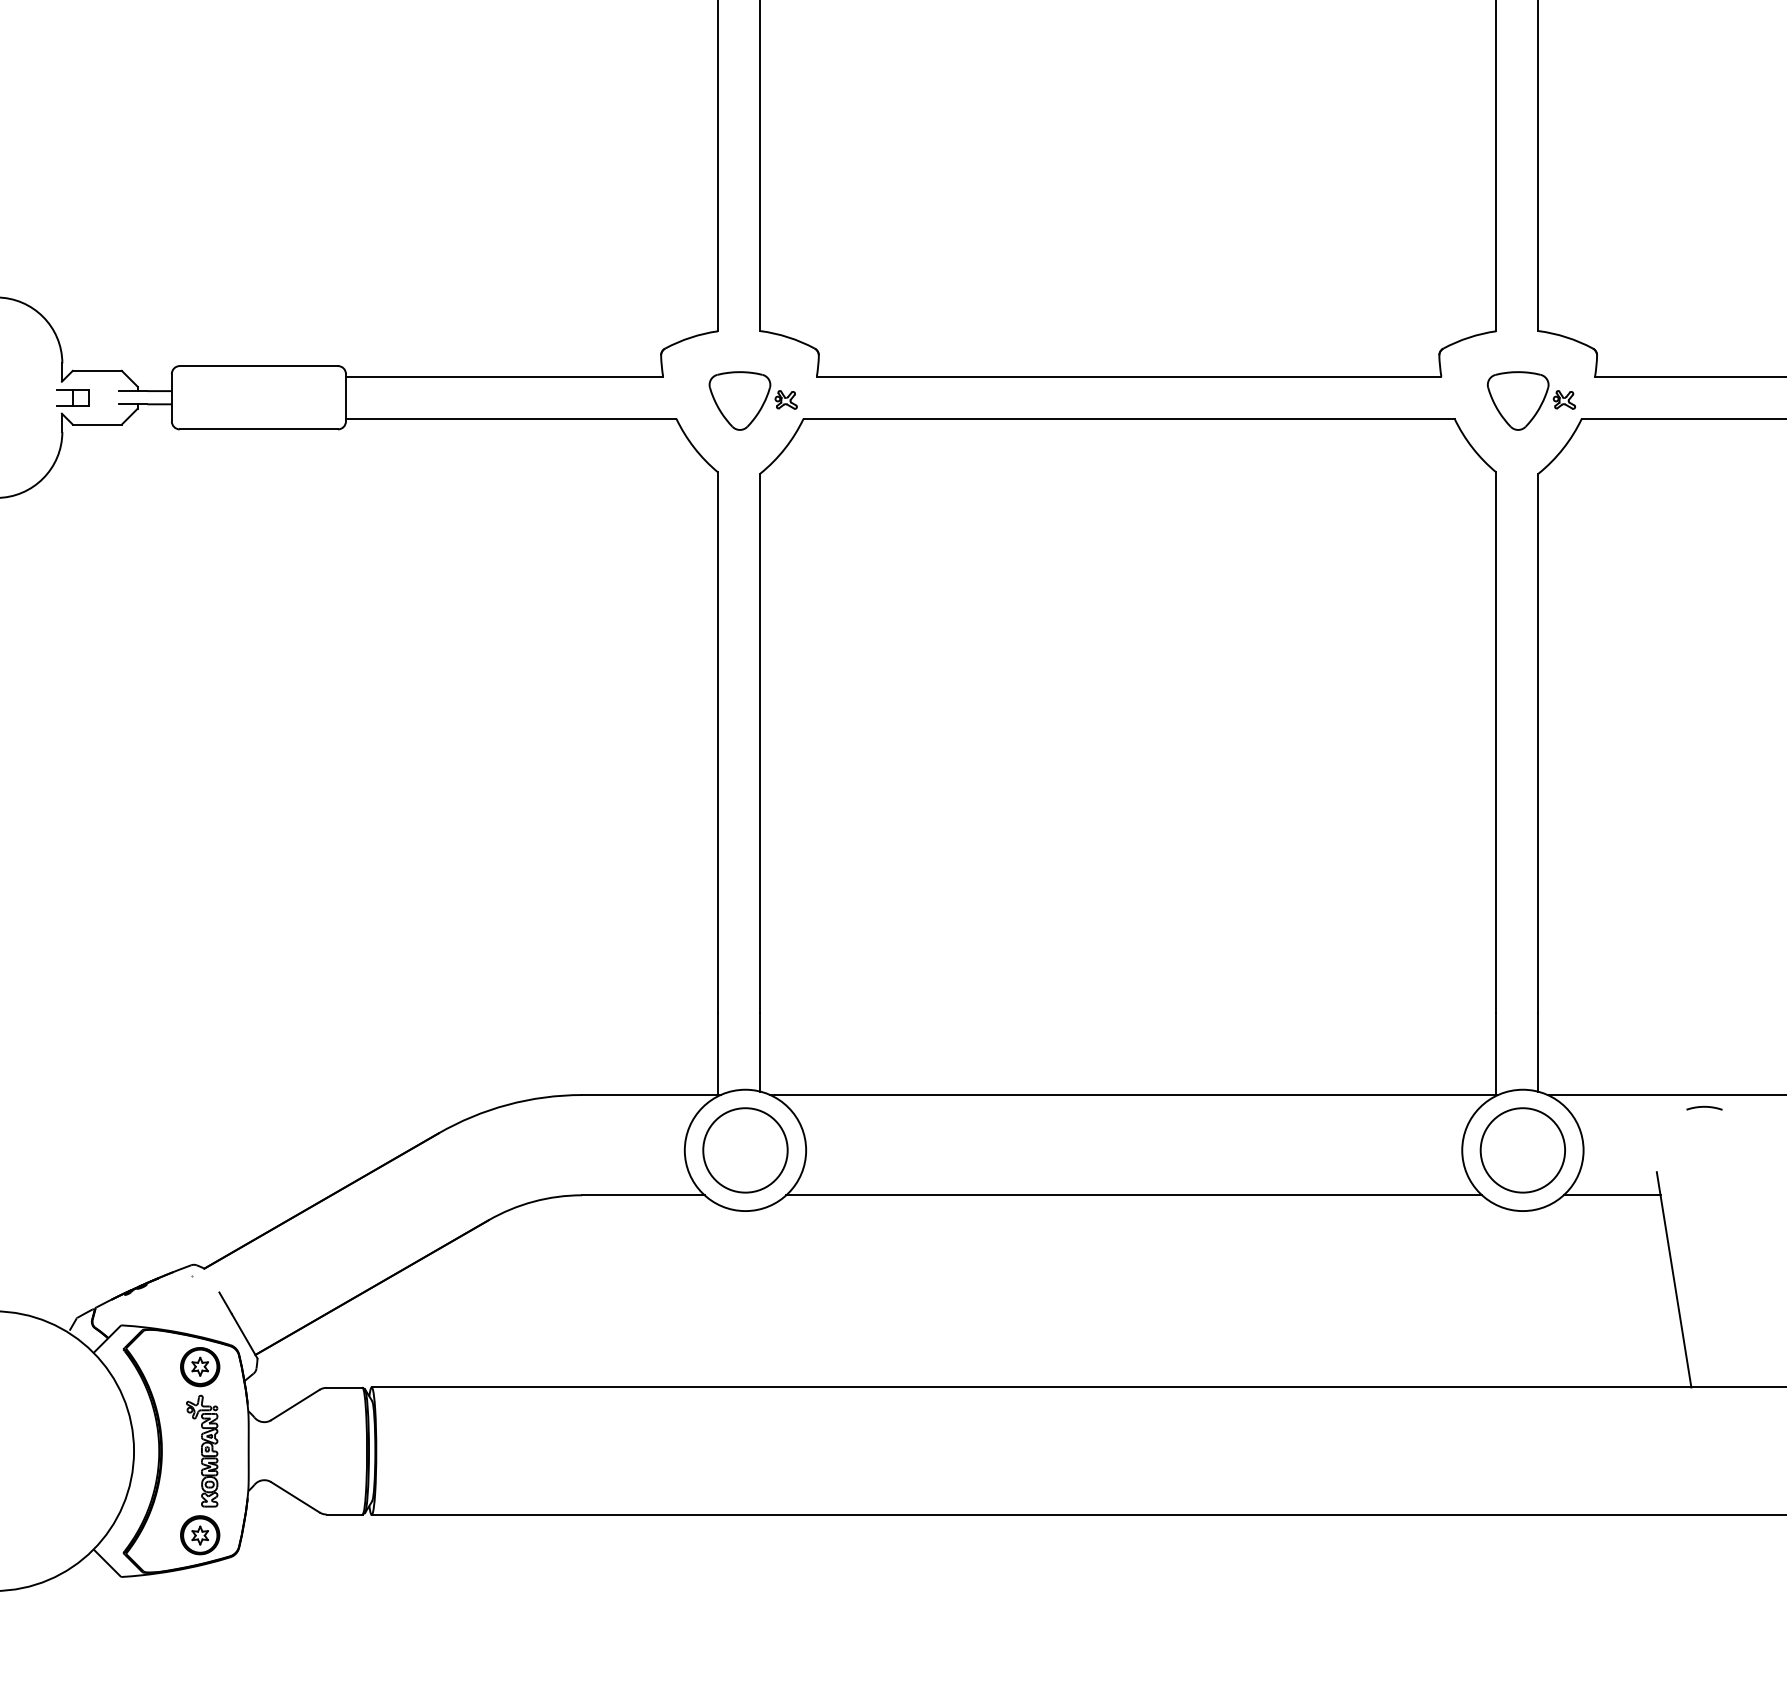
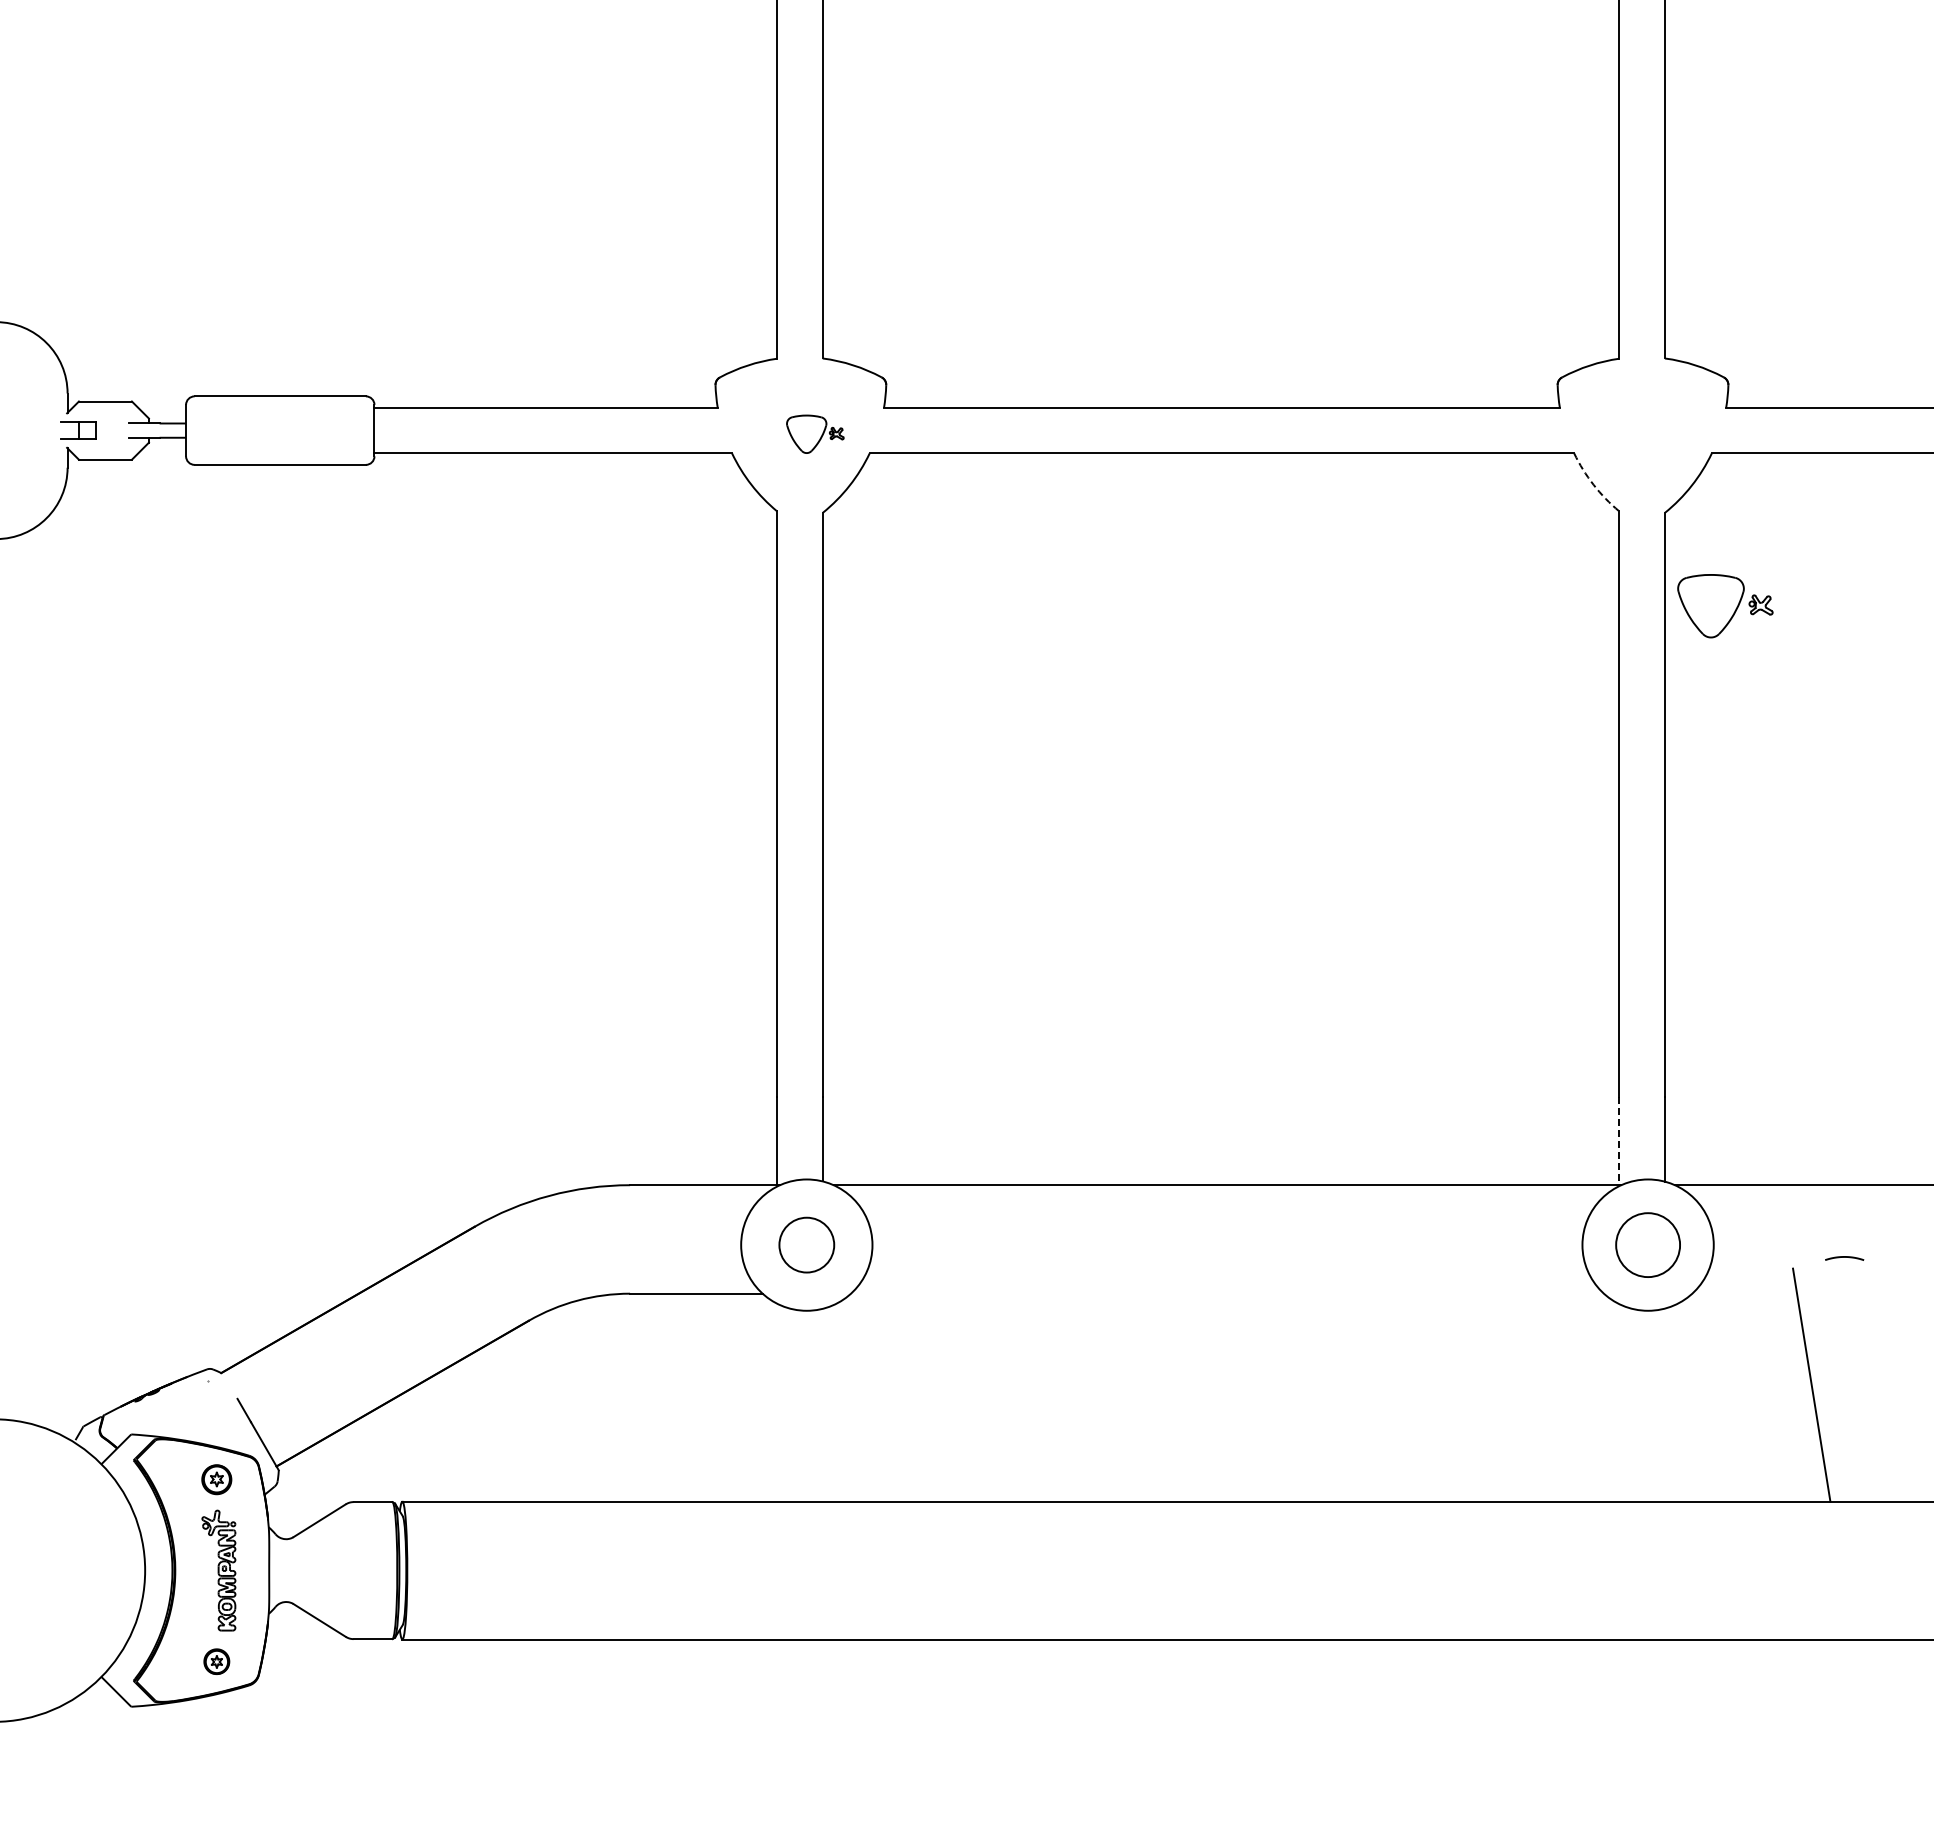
part: (753, 401) -> (815, 434), size x0.6
part: (1531, 401) -> (1725, 606), moved
arc: (1472, 447) -> (1593, 484), solid -> dashed
line: (1496, 1054) -> (1619, 1141), solid -> dashed
curve: (1704, 1107) -> (1844, 1257), moved
circle: (745, 1149) -> (806, 1244), size x0.6
circle: (1522, 1149) -> (1647, 1244), size x0.7
line: (1134, 1195) -> (1227, 1293), removed
line: (1611, 1195) -> (1744, 1293), removed
part: (199, 1366) -> (216, 1479), size x0.7
part: (199, 1535) -> (216, 1661), size x0.6

